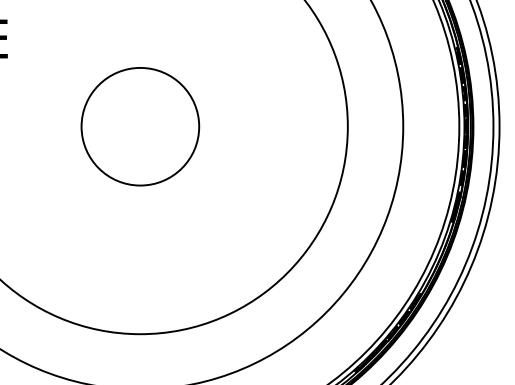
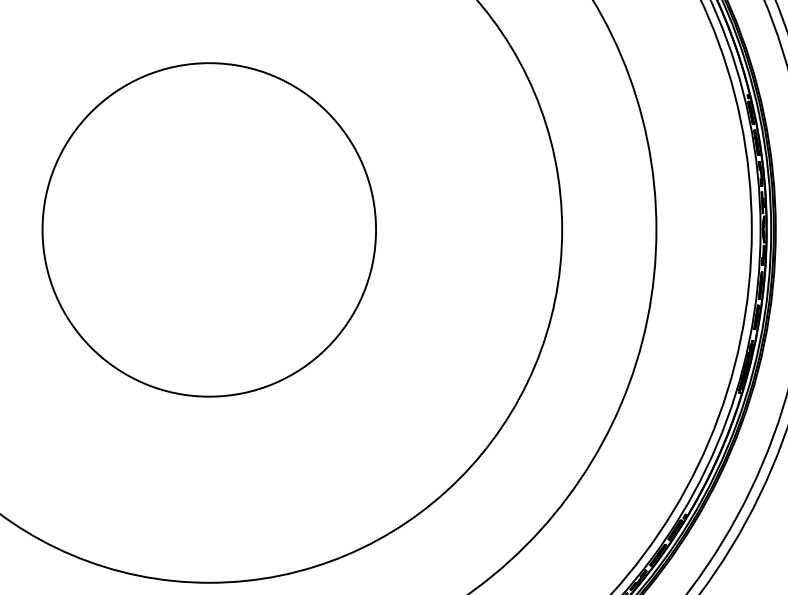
circle: (140, 126) -> (209, 229), size x1.67

